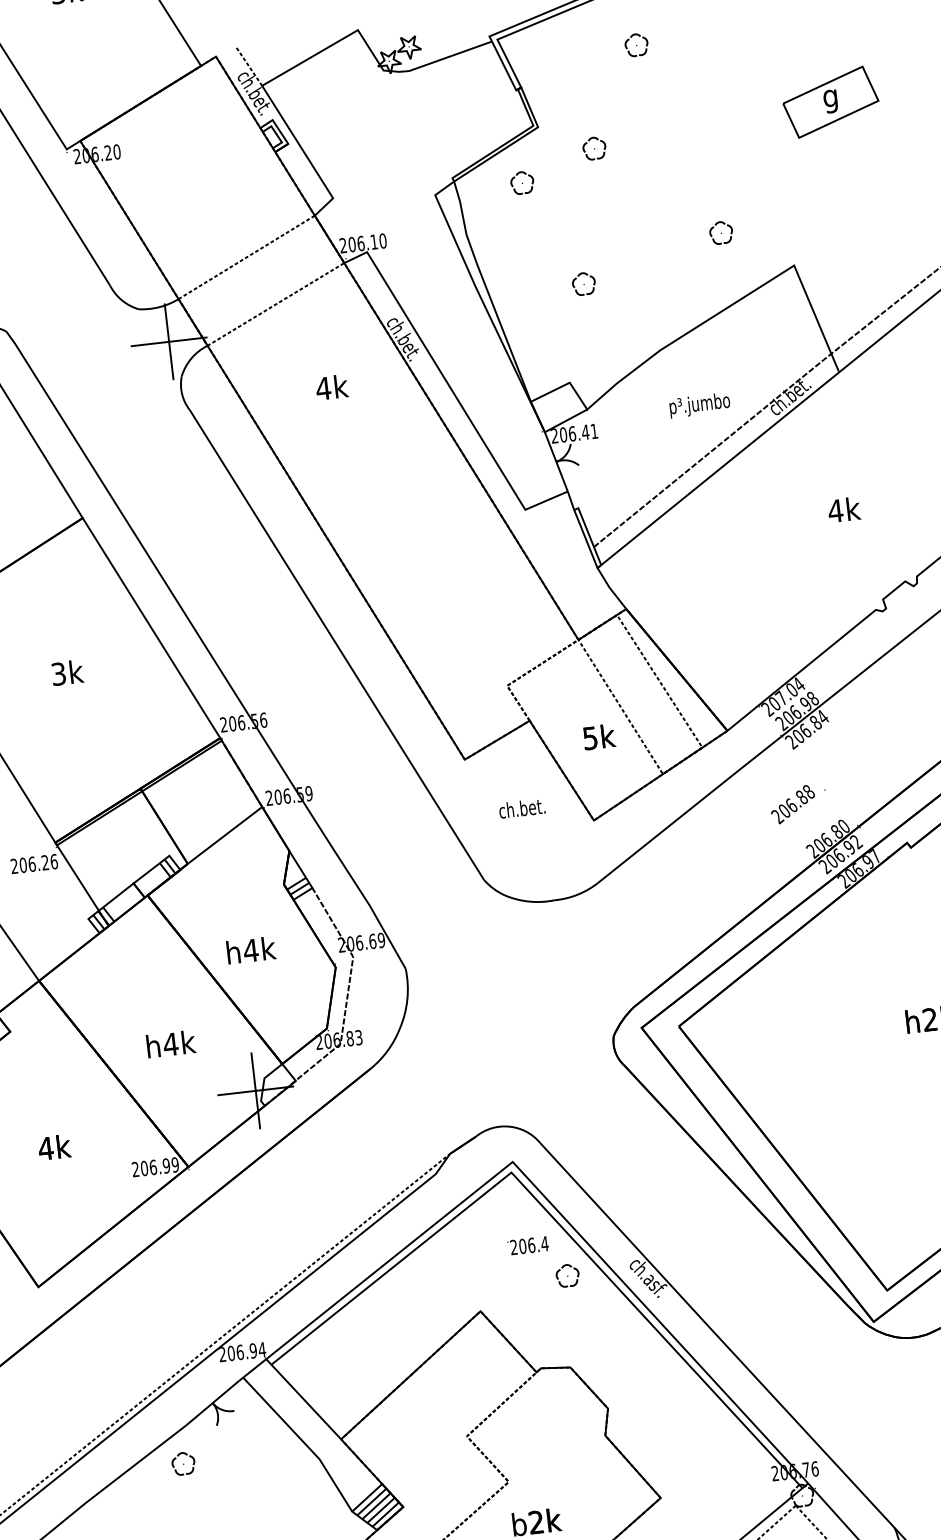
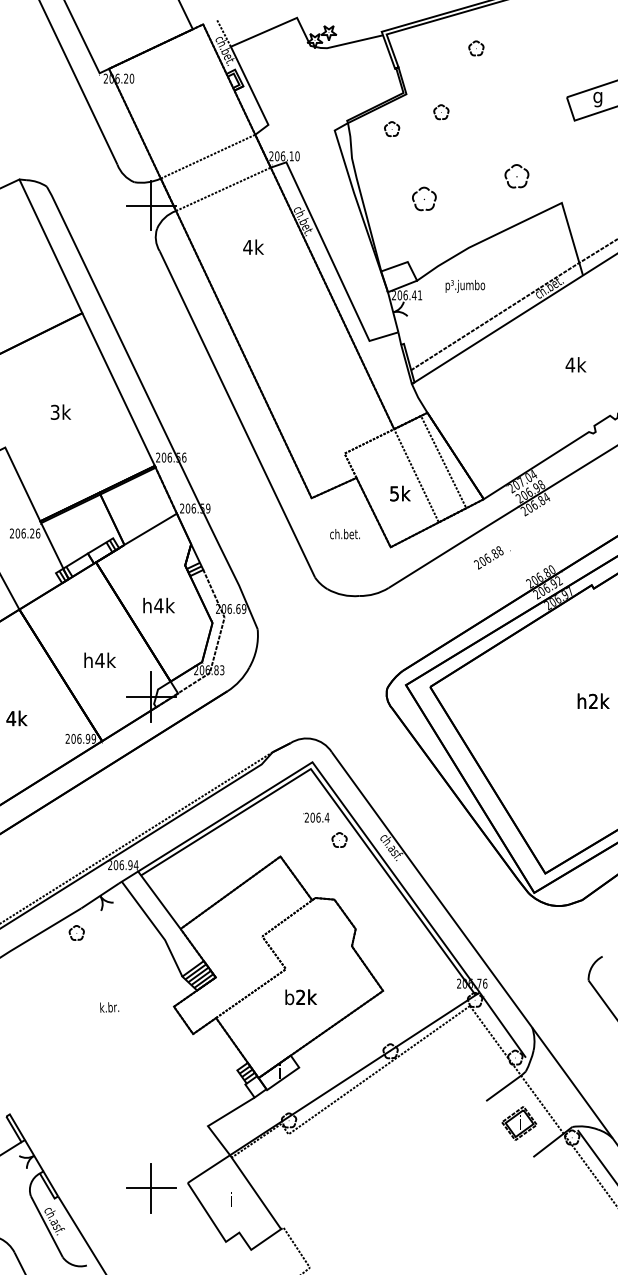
part: (721, 233) -> (517, 176), size x1.6
part: (584, 284) -> (424, 199), size x1.6
text: (700, 405) -> (465, 286), moved
text: (798, 803) -> (492, 557), moved

